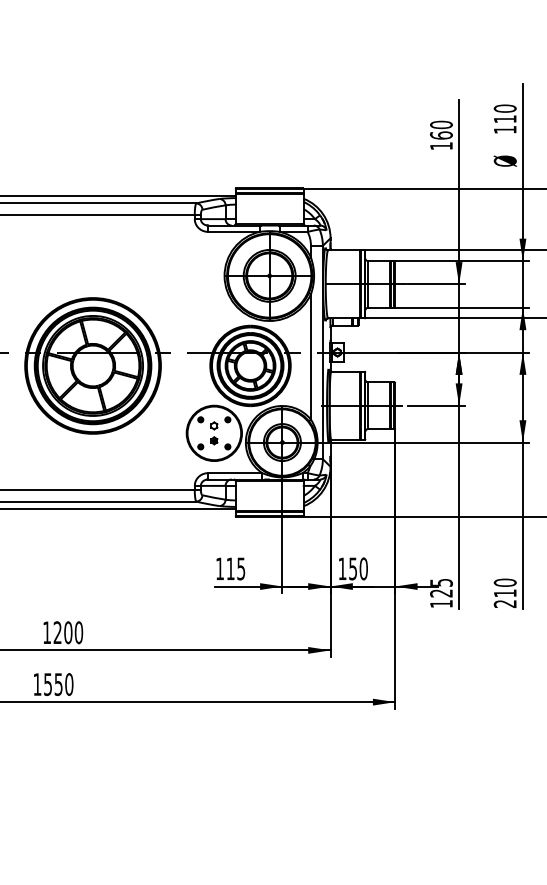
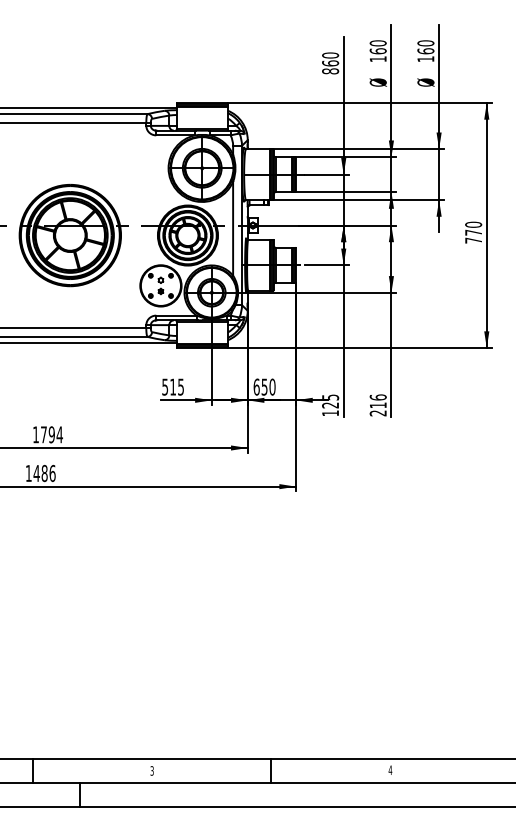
text: (504, 119) -> (377, 51), 110 -> 160
text: (441, 146) -> (330, 71), 160 -> 860
text: (219, 568) -> (164, 386), 115 -> 515
text: (342, 568) -> (256, 386), 150 -> 650
text: (504, 582) -> (377, 397), 210 -> 216
text: (69, 632) -> (52, 434), 1200 -> 1794
text: (58, 684) -> (44, 473), 1550 -> 1486

